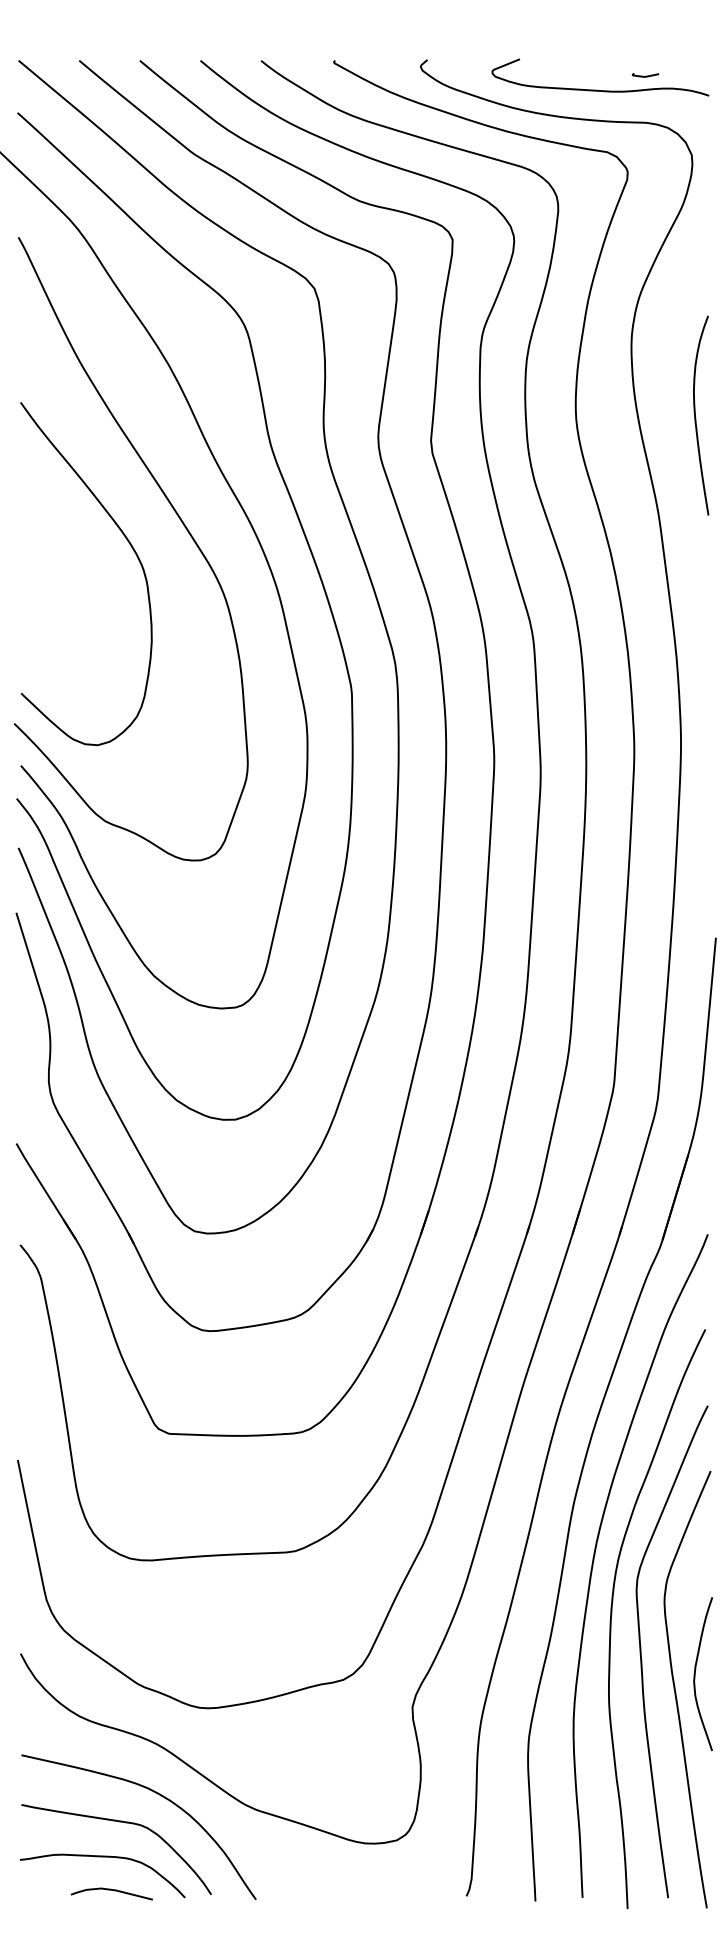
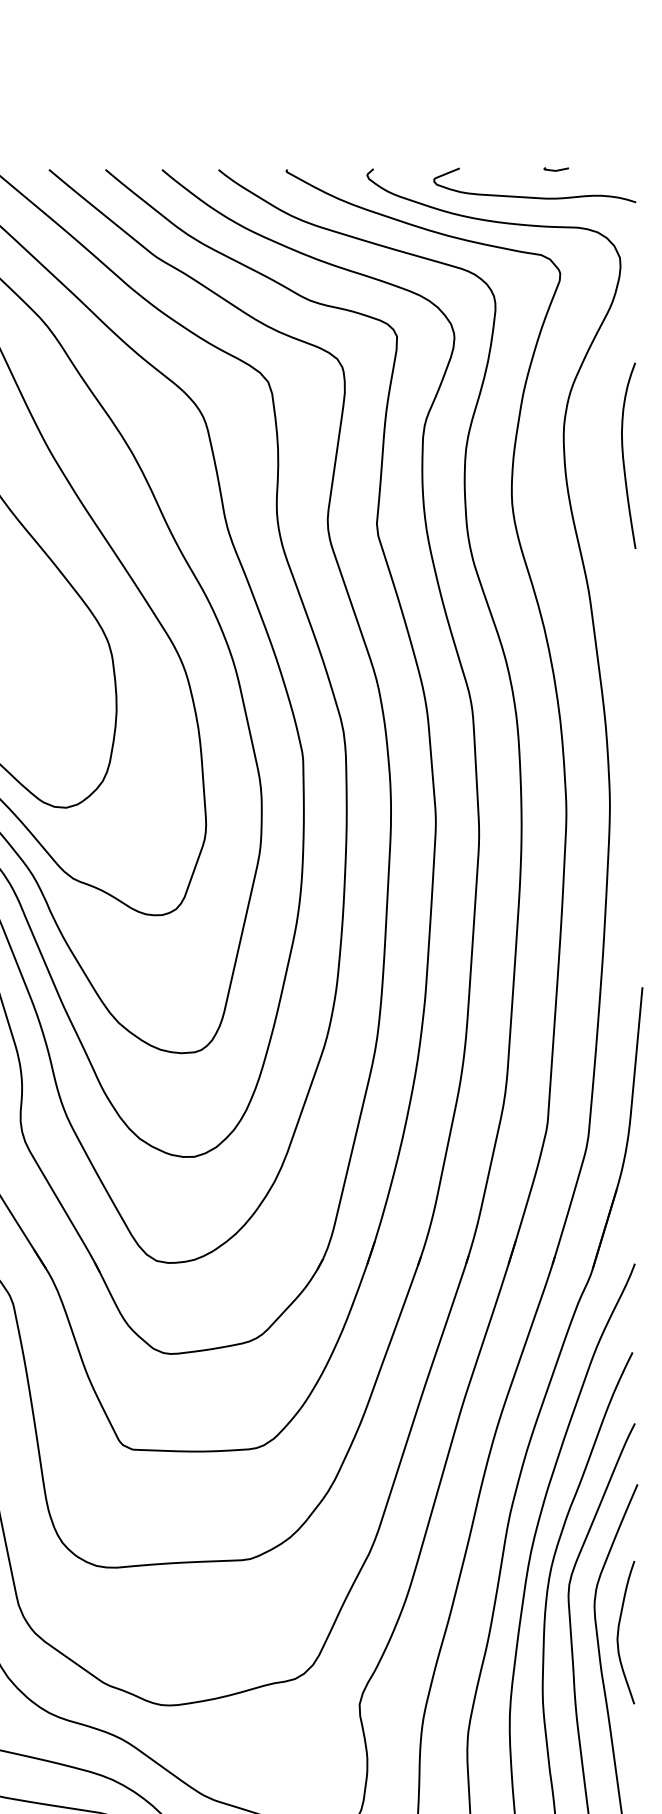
curve: (646, 75) -> (557, 169), moved
curve: (696, 417) -> (624, 457), moved
curve: (695, 1674) -> (618, 1632), moved

